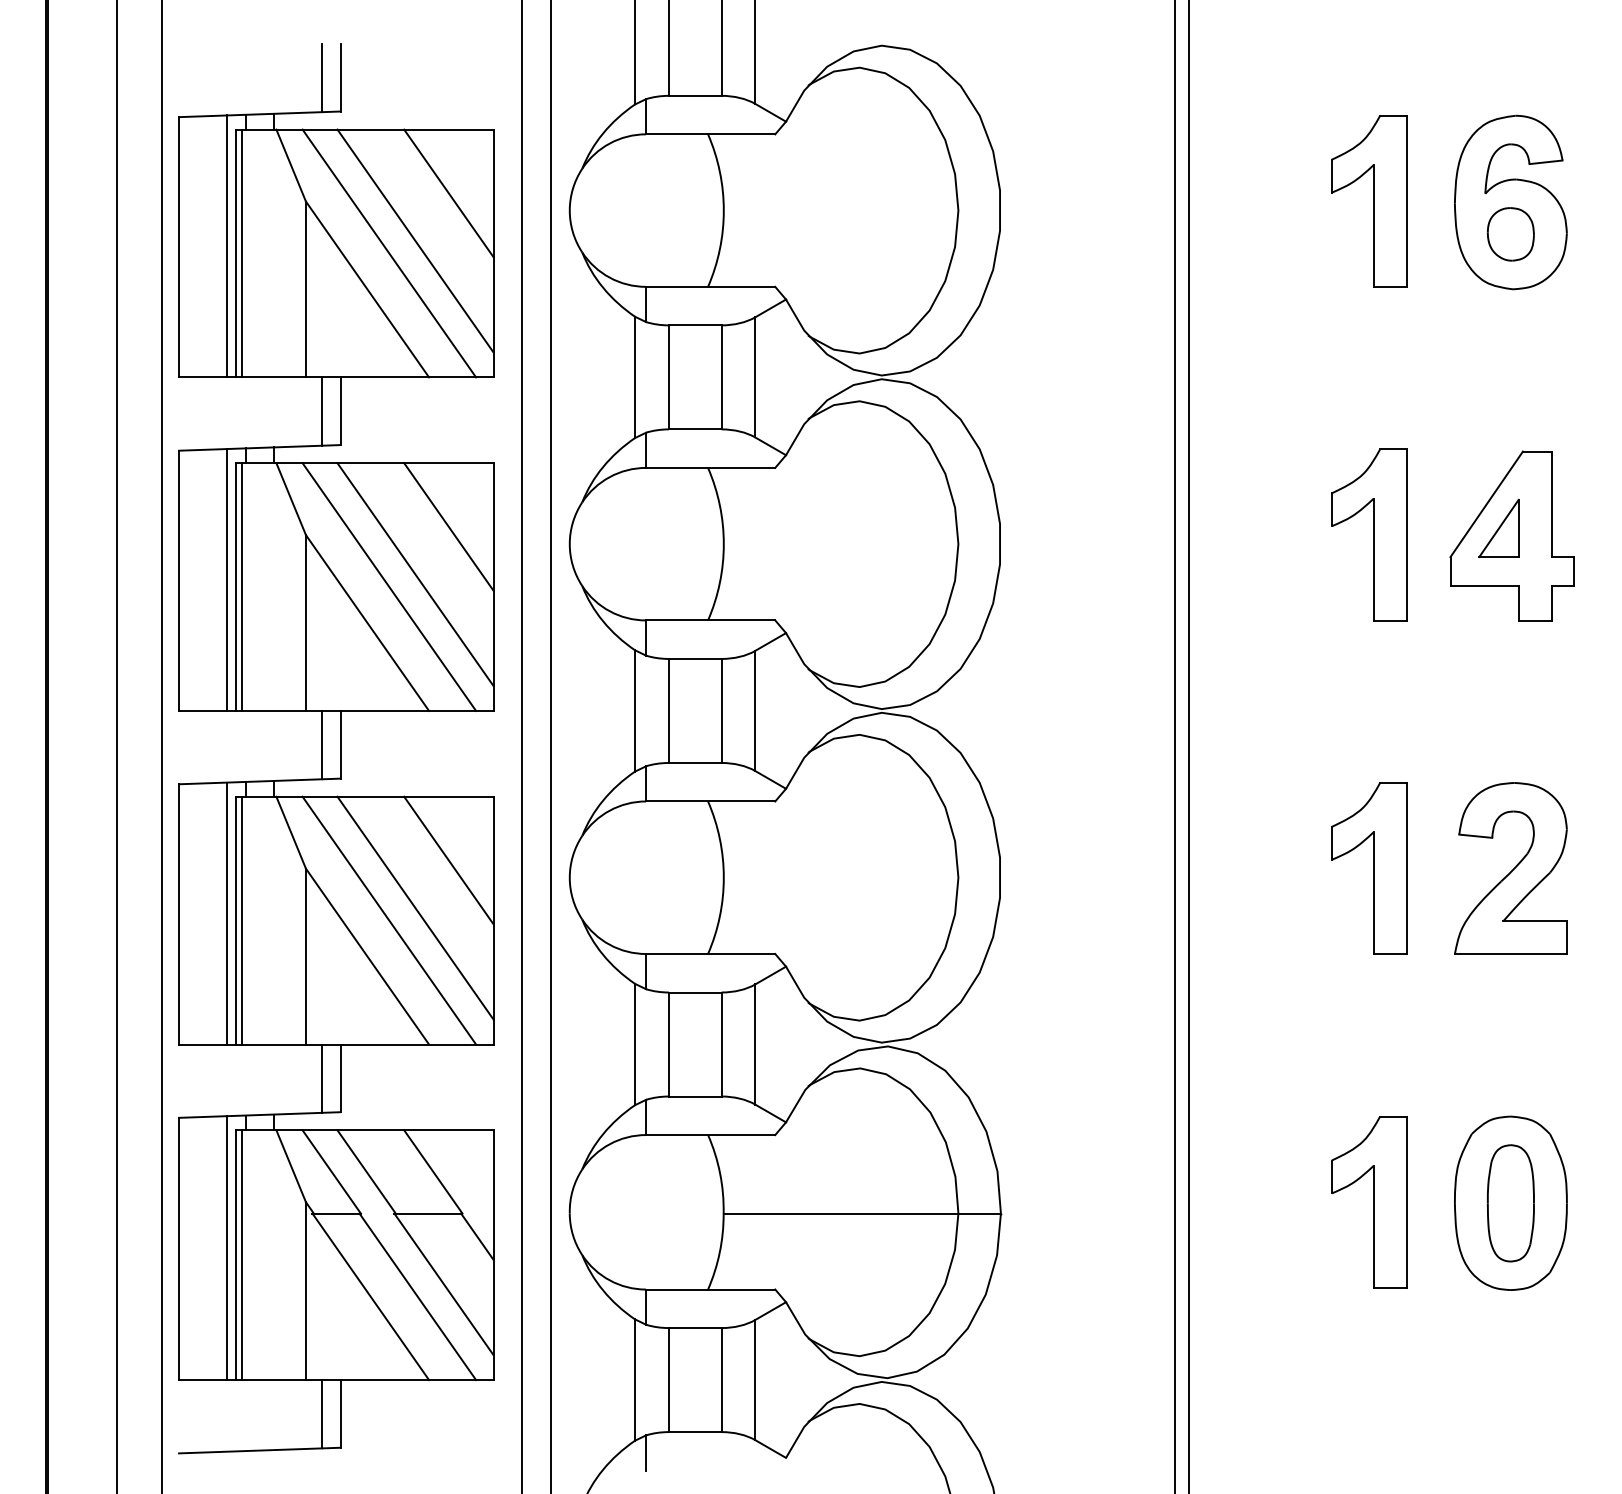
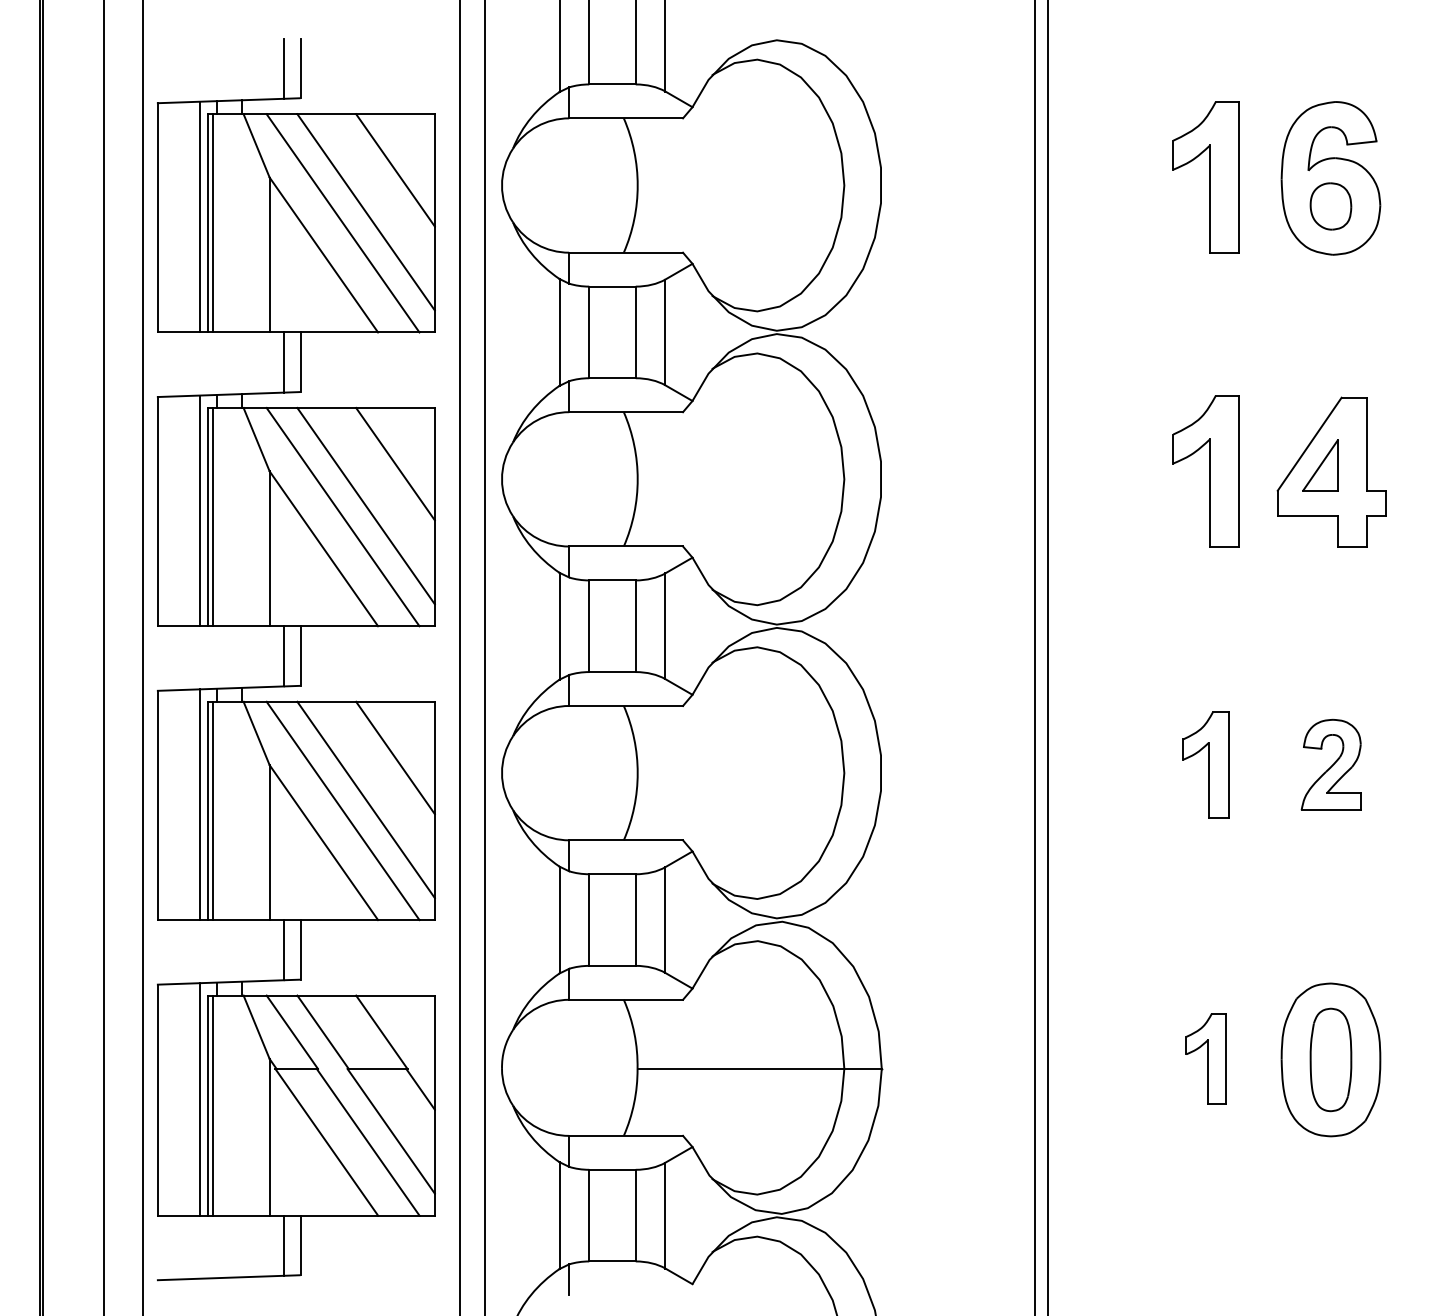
part: (1511, 867) -> (1331, 764), size x0.6
part: (1368, 869) -> (1205, 765), size x0.7
part: (1368, 1201) -> (1205, 1058), size x0.6

